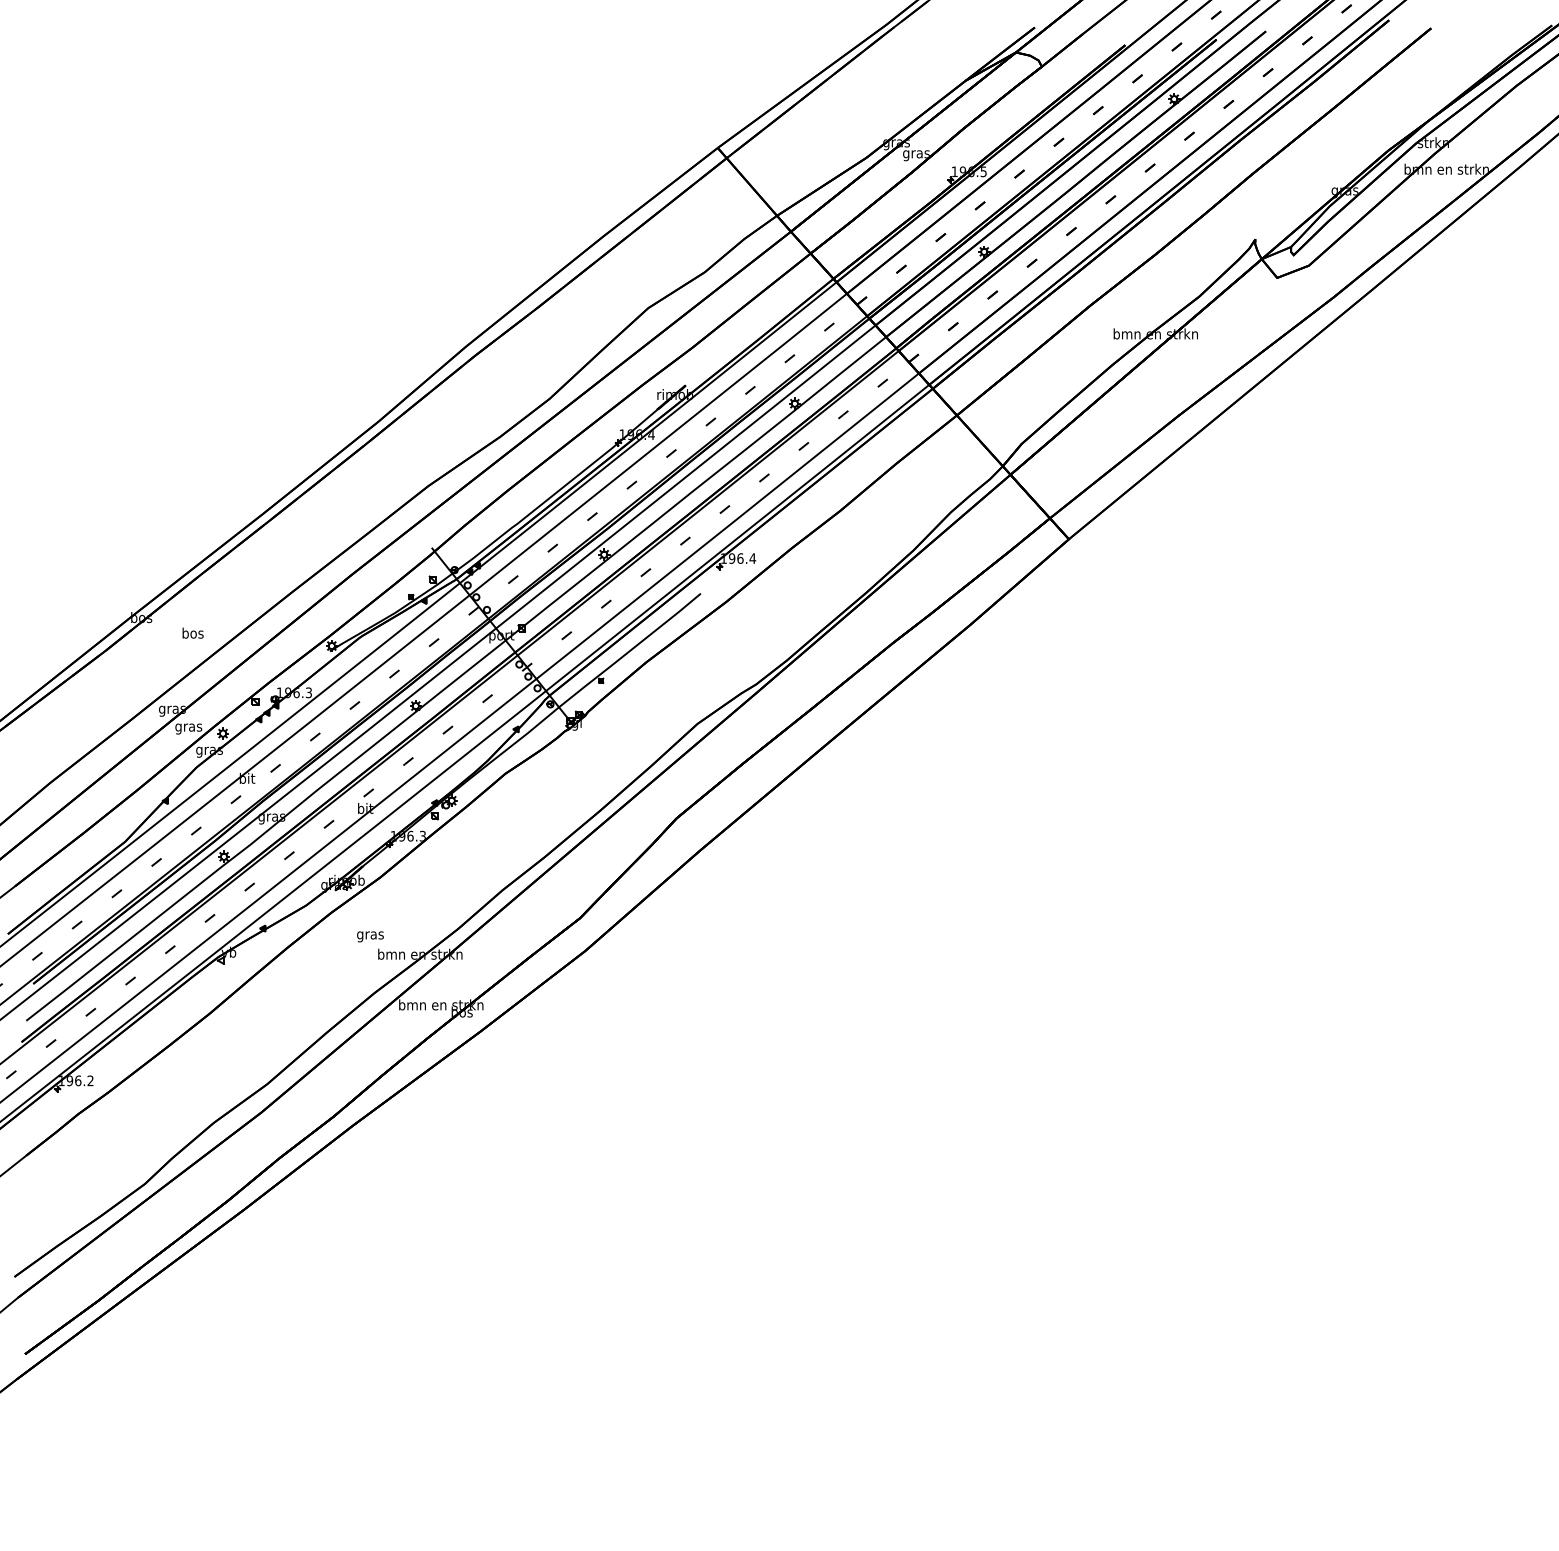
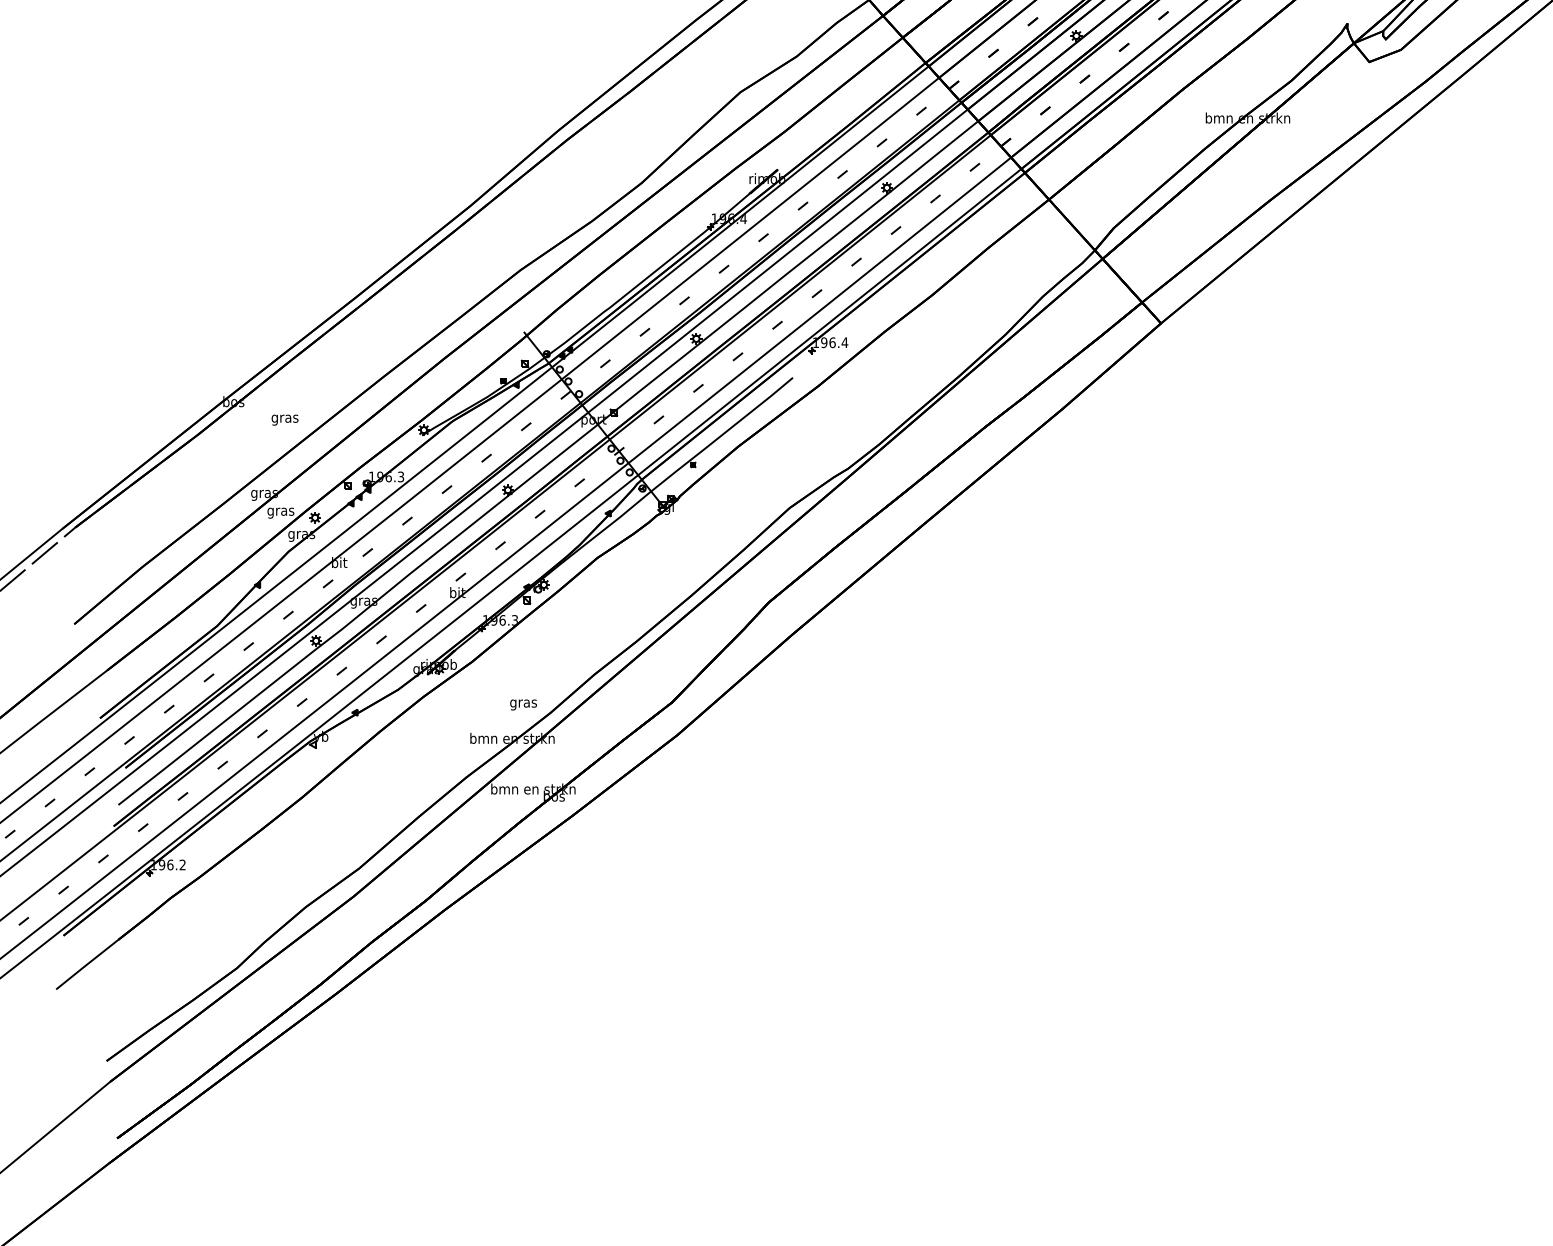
text: (192, 634) -> (284, 418), bos -> gras
text: (370, 936) -> (523, 704), moved

